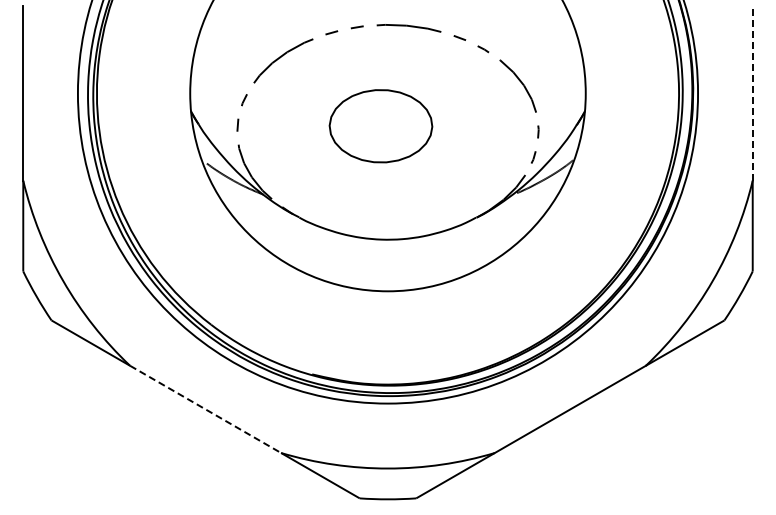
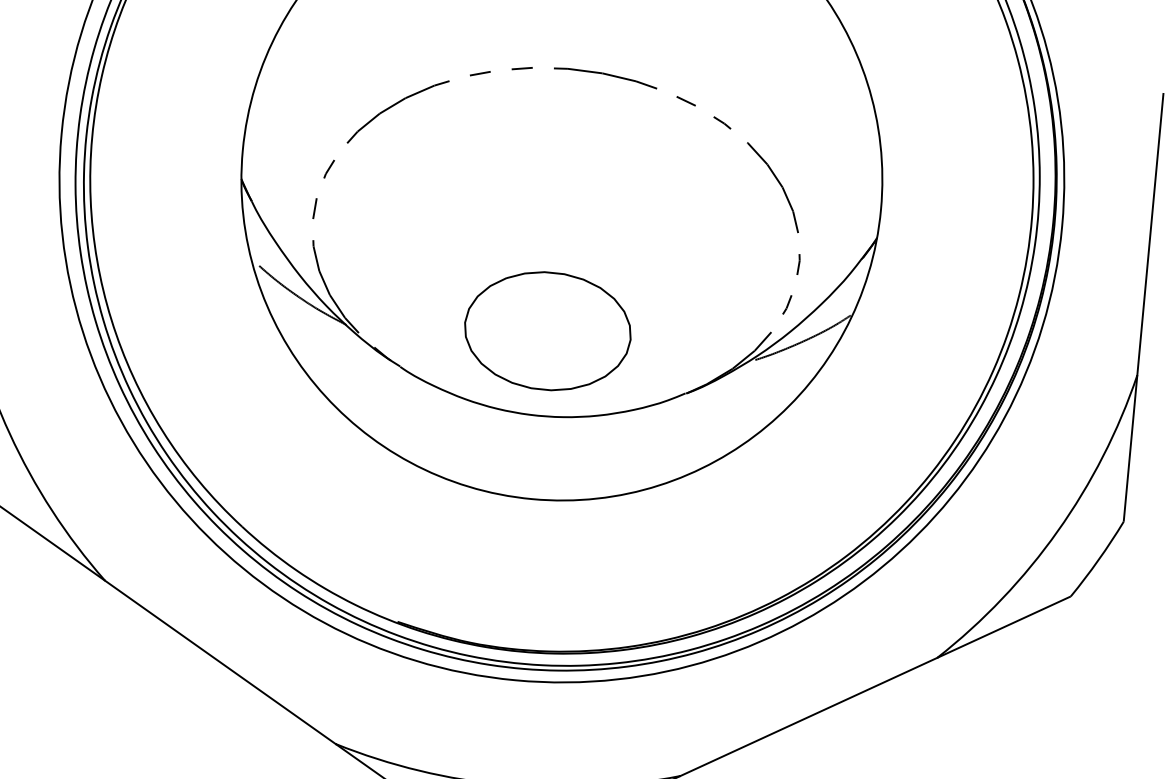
line: (752, 93) -> (1150, 234), dashed -> solid
part: (380, 126) -> (547, 331), moved
line: (206, 409) -> (221, 662), dashed -> solid

